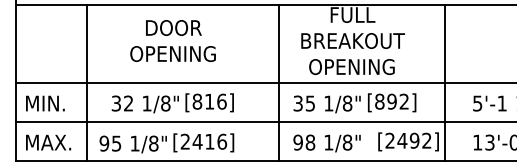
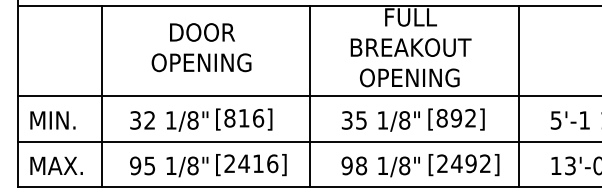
line: (279, 82) -> (310, 95), moved
text: (408, 141) -> (463, 164), moved
text: (166, 143) -> (207, 165), moved

